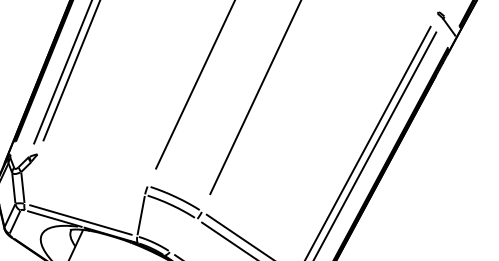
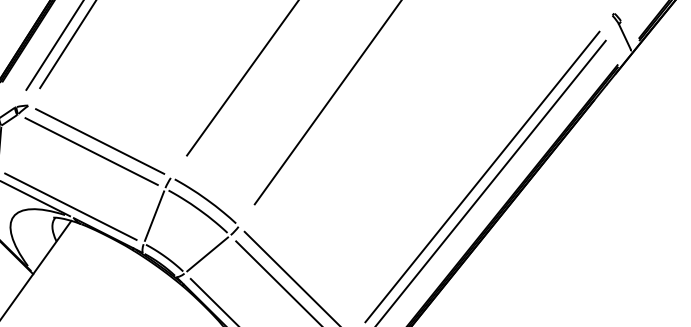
line: (92, 169) -> (99, 140), added
line: (88, 178) -> (91, 151), added
line: (183, 235) -> (207, 254), added

